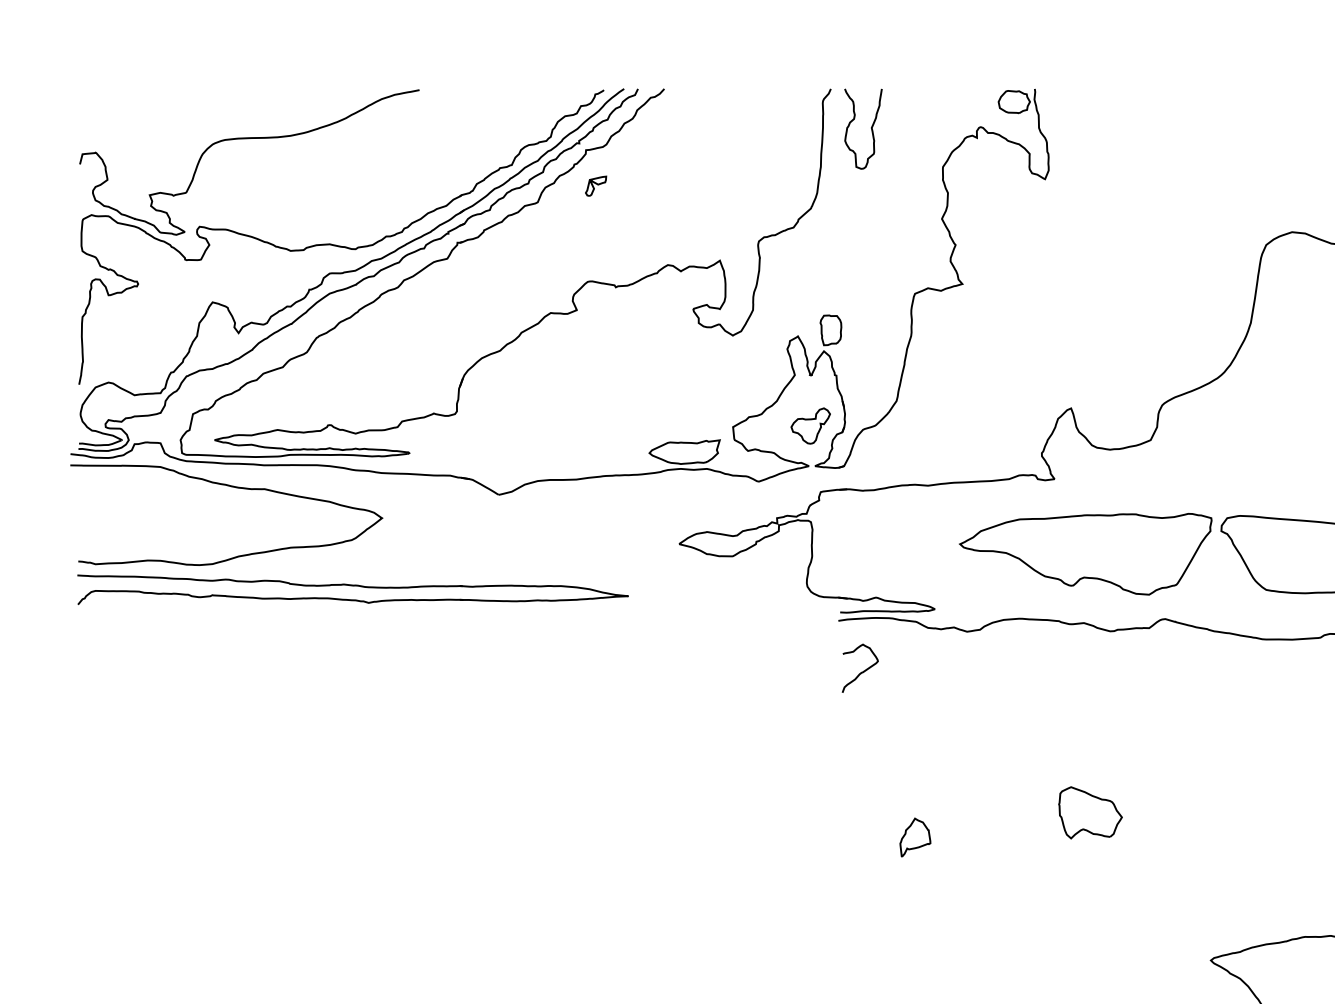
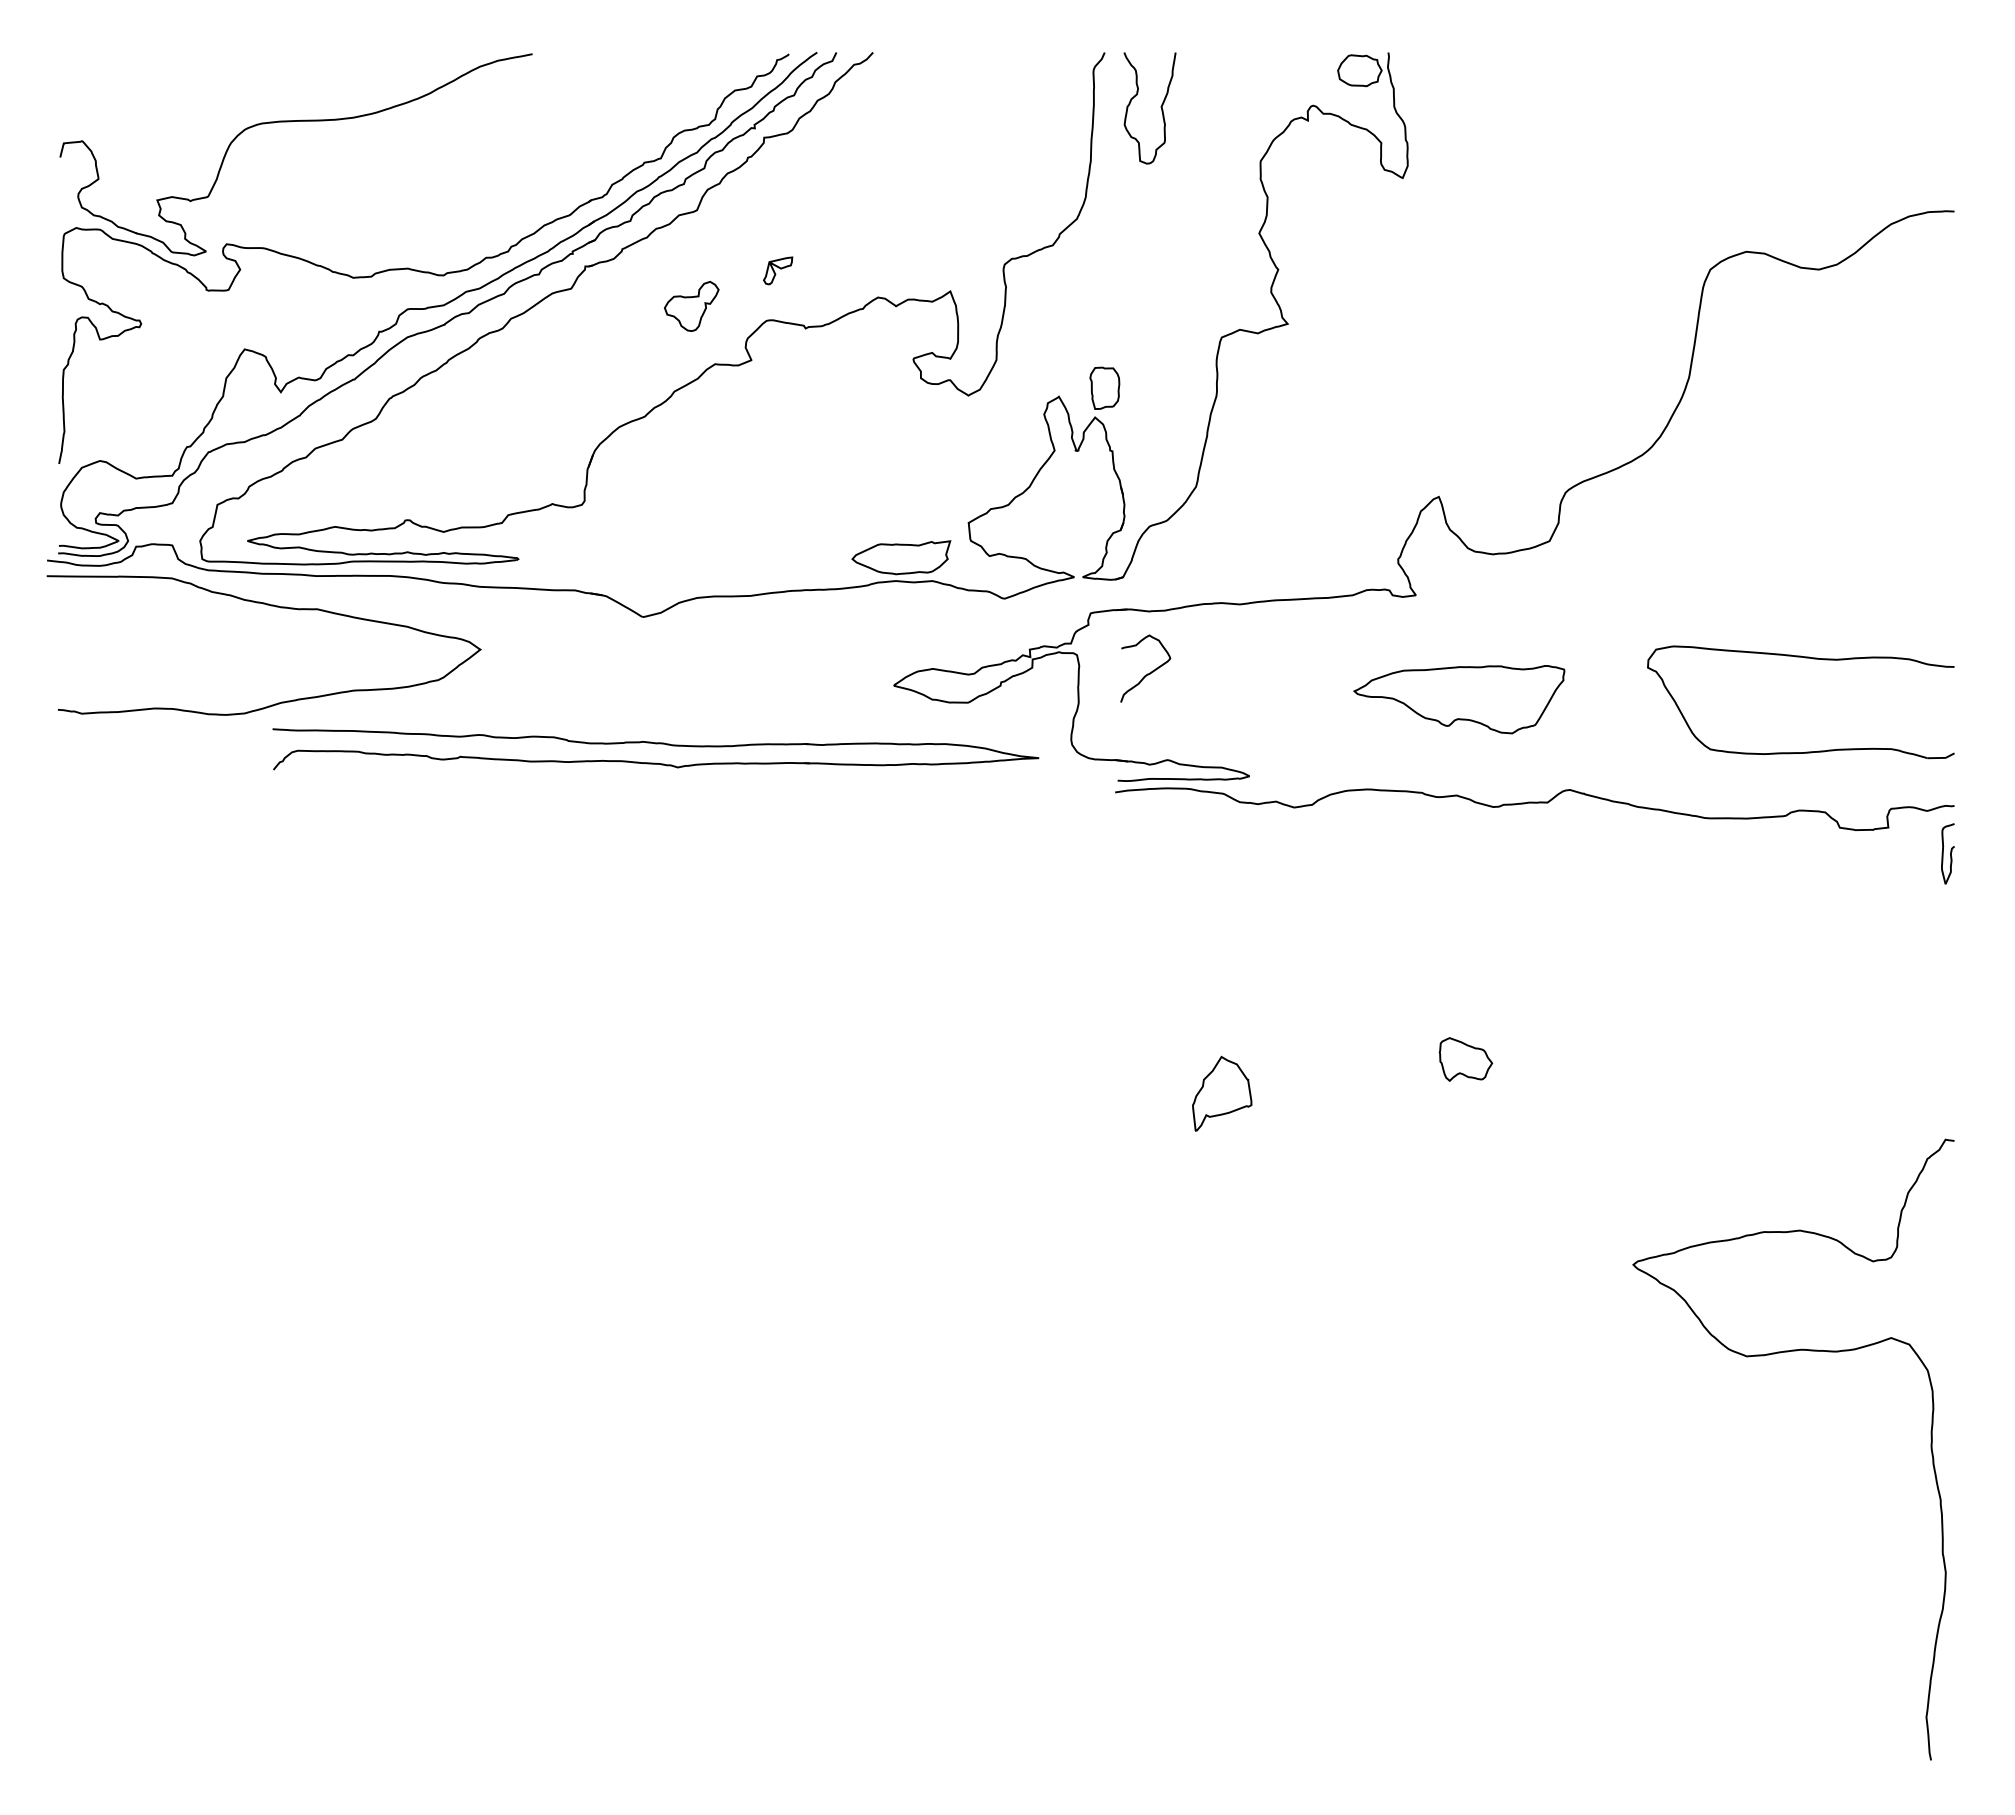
part: (596, 185) -> (778, 270), moved
part: (810, 426) -> (691, 306), moved
part: (1085, 554) -> (1459, 699), size x0.6
part: (352, 590) -> (655, 749), moved
curve: (861, 671) -> (1147, 673), moved
part: (1090, 812) -> (1465, 1059), size x0.6
part: (915, 837) -> (1222, 1093), size x1.4

